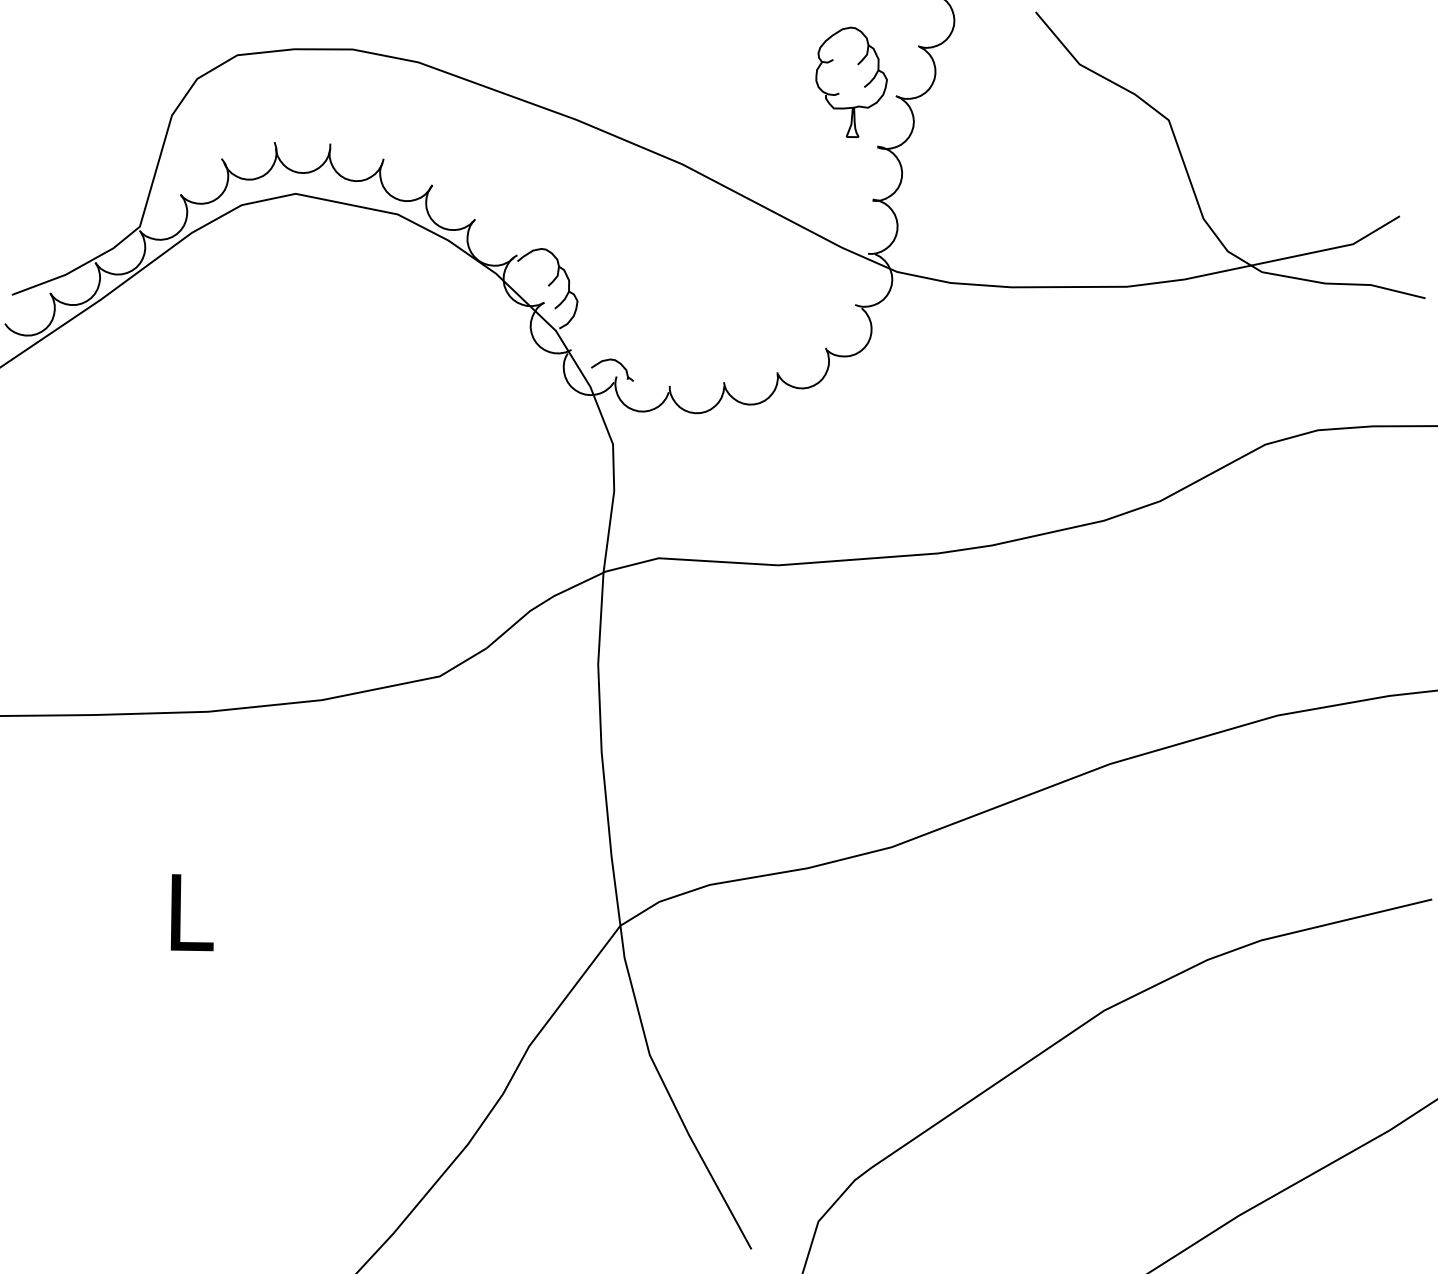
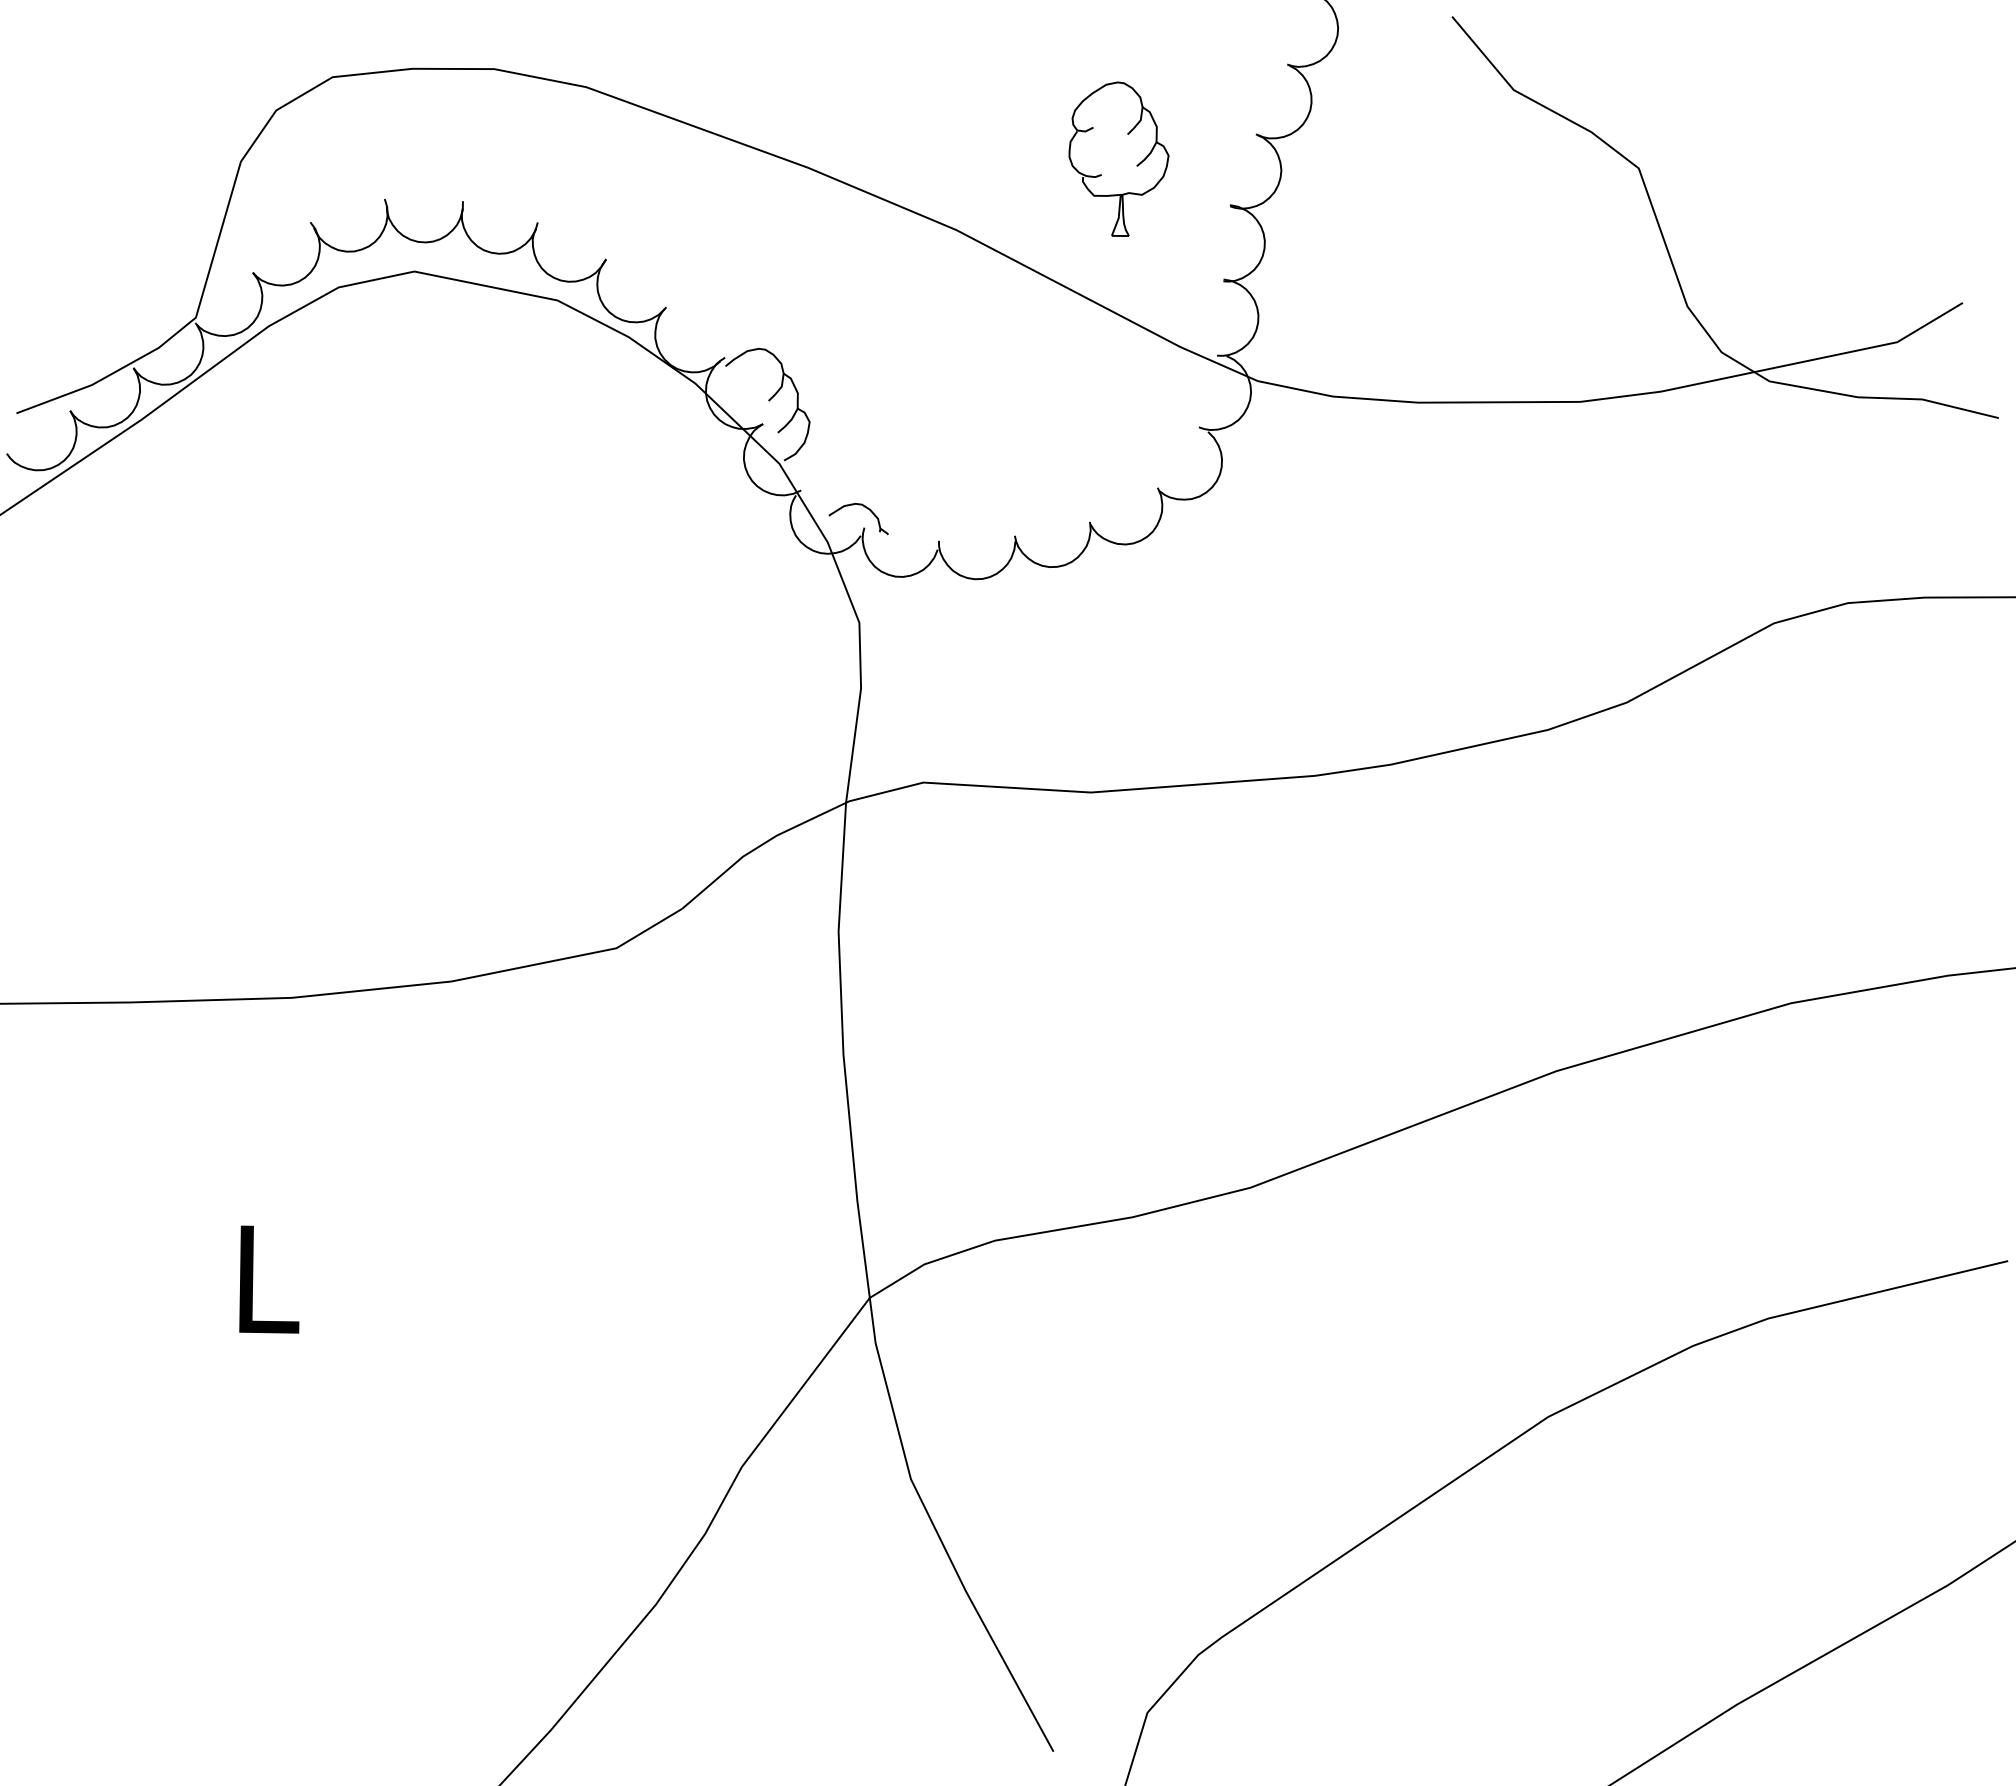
part: (851, 81) -> (1118, 158), moved

